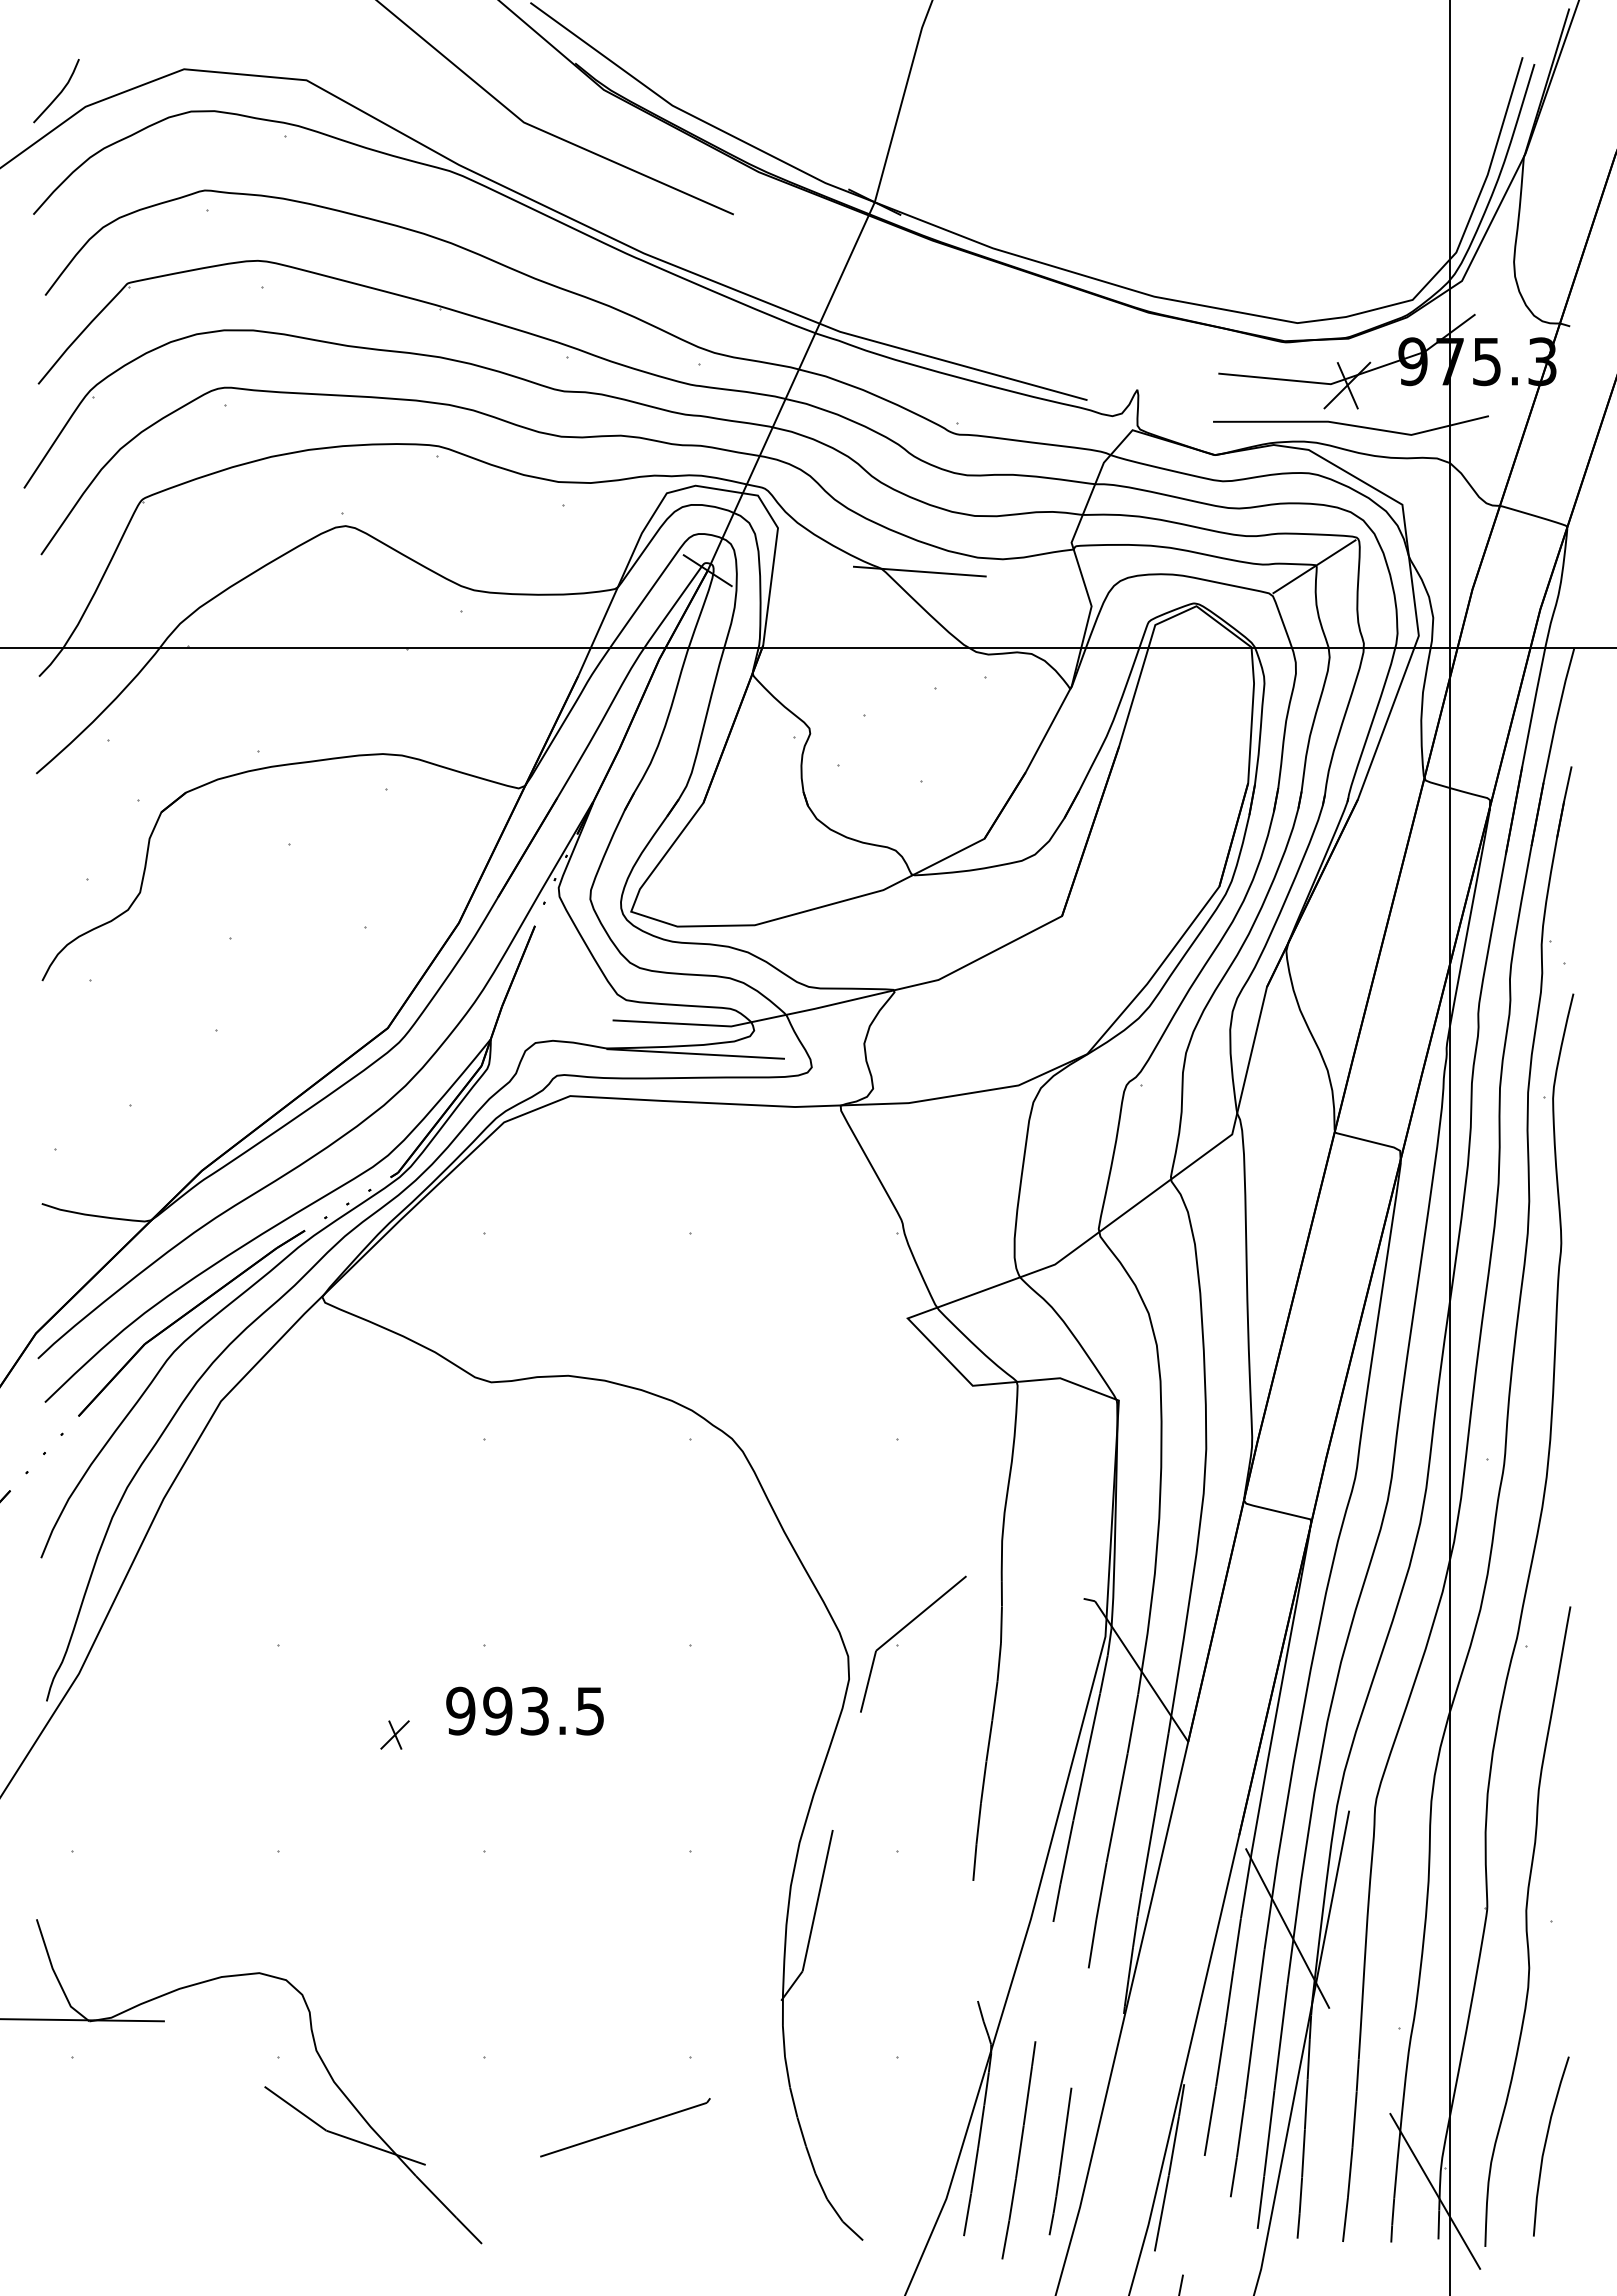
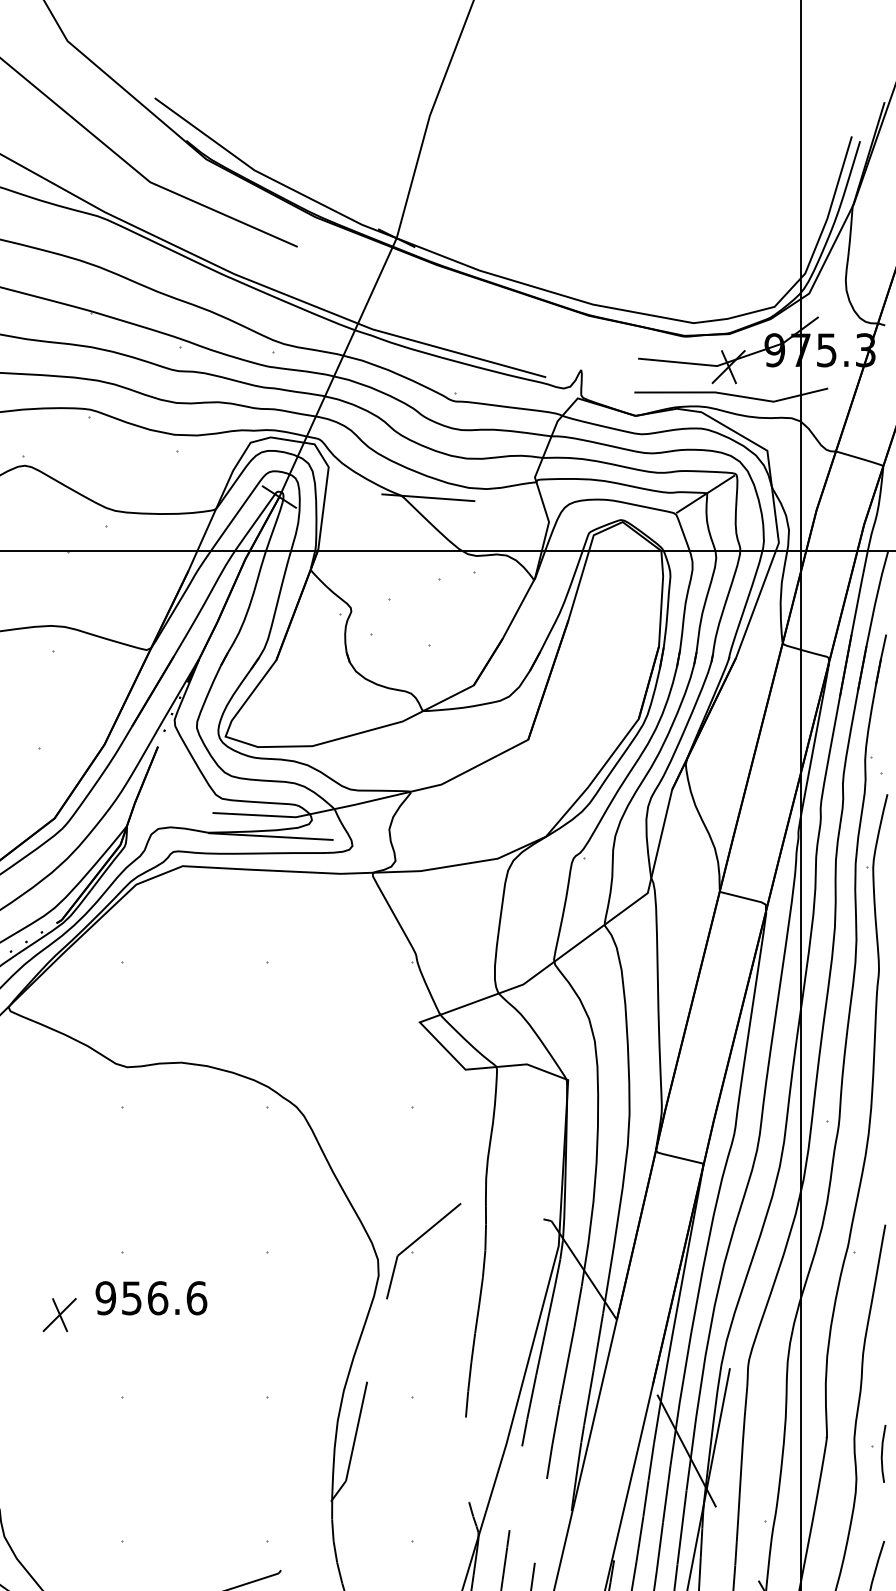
text: (544, 1710) -> (164, 1297), 993.5 -> 956.6
part: (394, 1734) -> (59, 1314), size x1.67
line: (1566, 1932) -> (882, 1453), added

